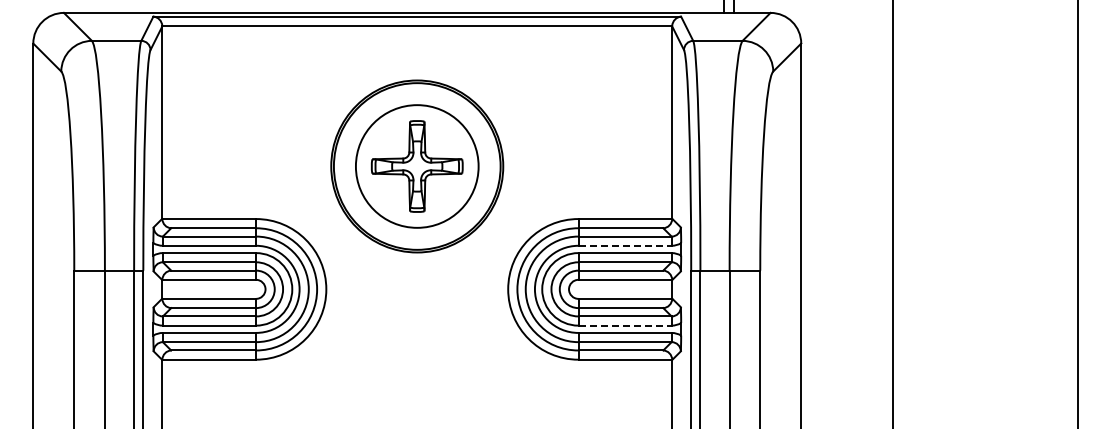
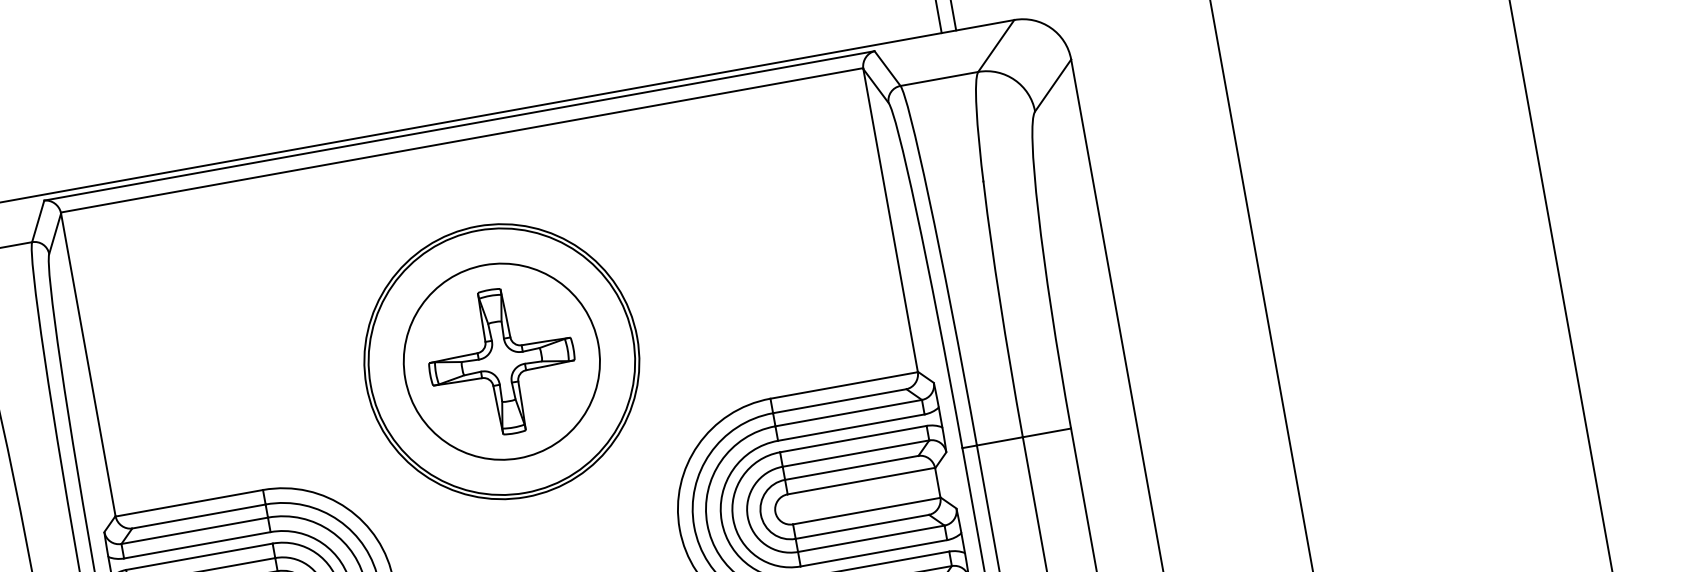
line: (625, 245) -> (851, 427), dashed -> solid
line: (625, 325) -> (874, 552), dashed -> solid

